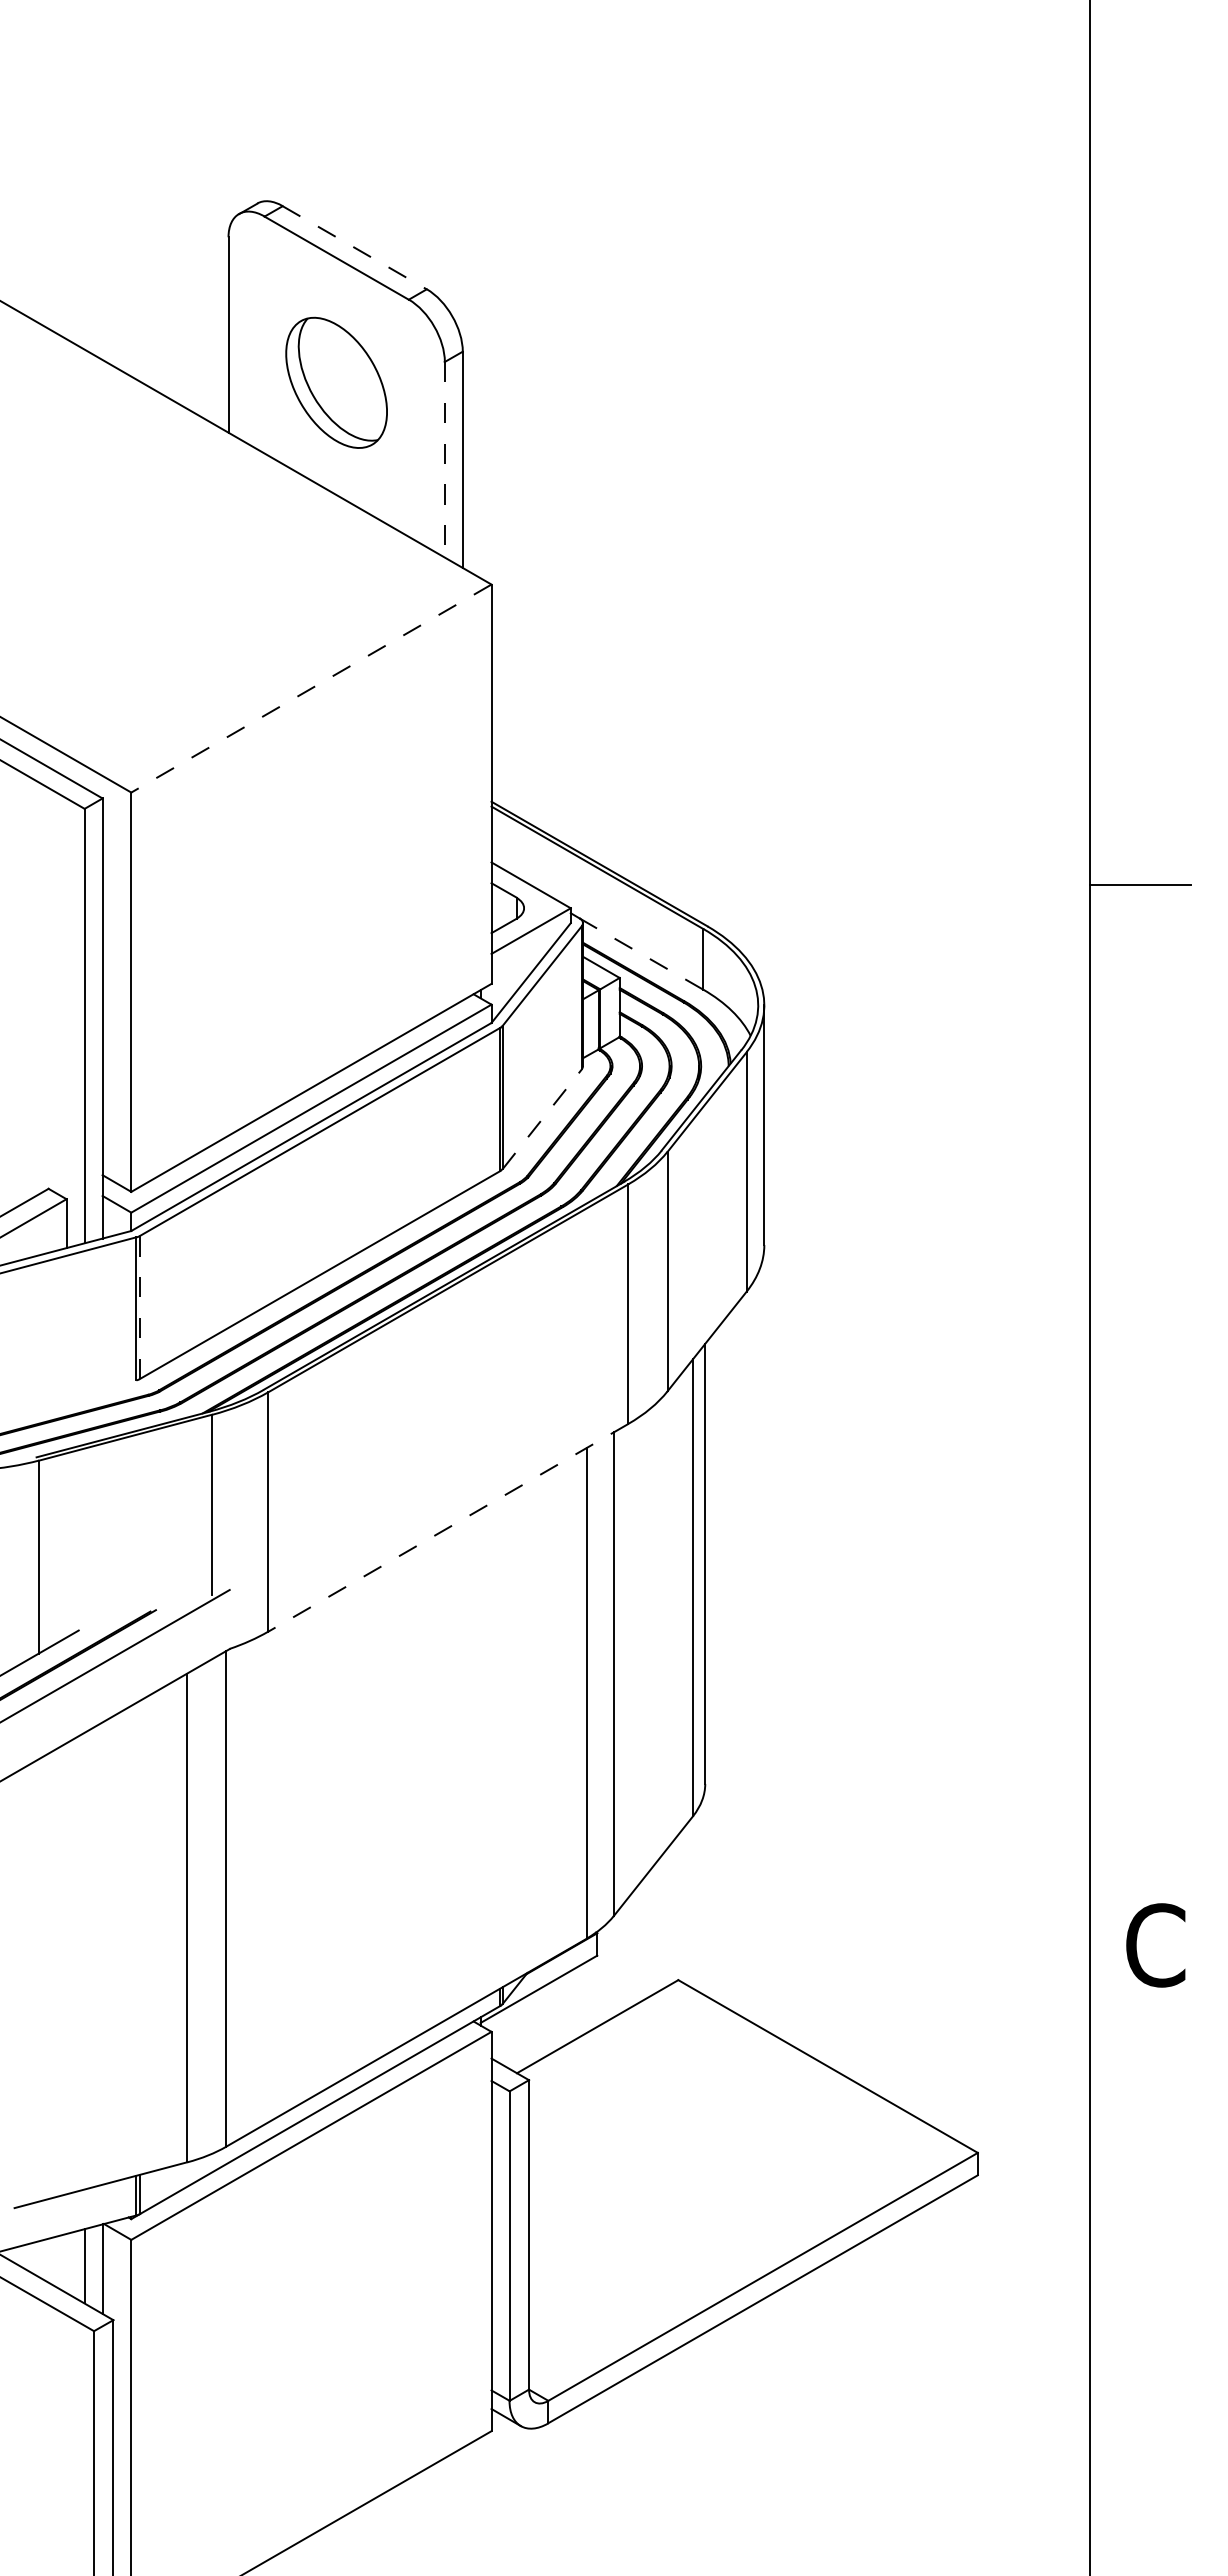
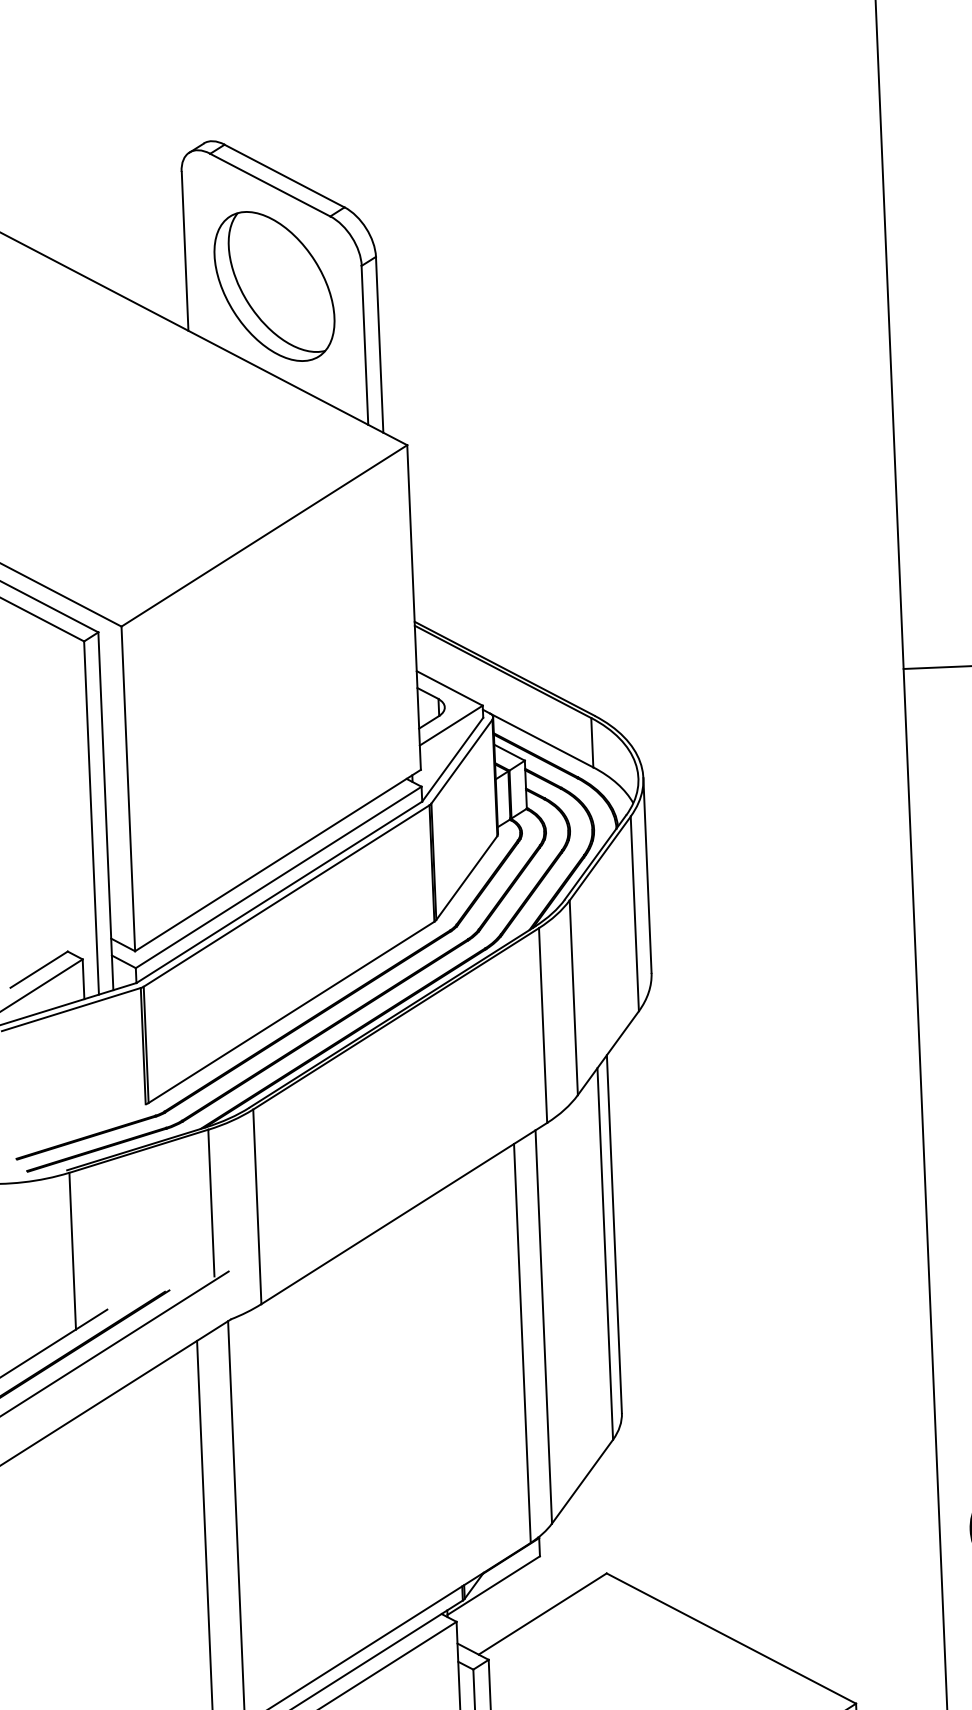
line: (355, 248) -> (285, 176), dashed -> solid
part: (336, 382) -> (274, 286), size x1.43
line: (444, 459) -> (364, 345), dashed -> solid
line: (311, 688) -> (264, 535), dashed -> solid
line: (641, 954) -> (541, 740), dashed -> solid
line: (542, 1119) -> (466, 878), dashed -> solid
line: (140, 1307) -> (146, 1044), dashed -> solid
line: (448, 1527) -> (404, 1213), dashed -> solid

